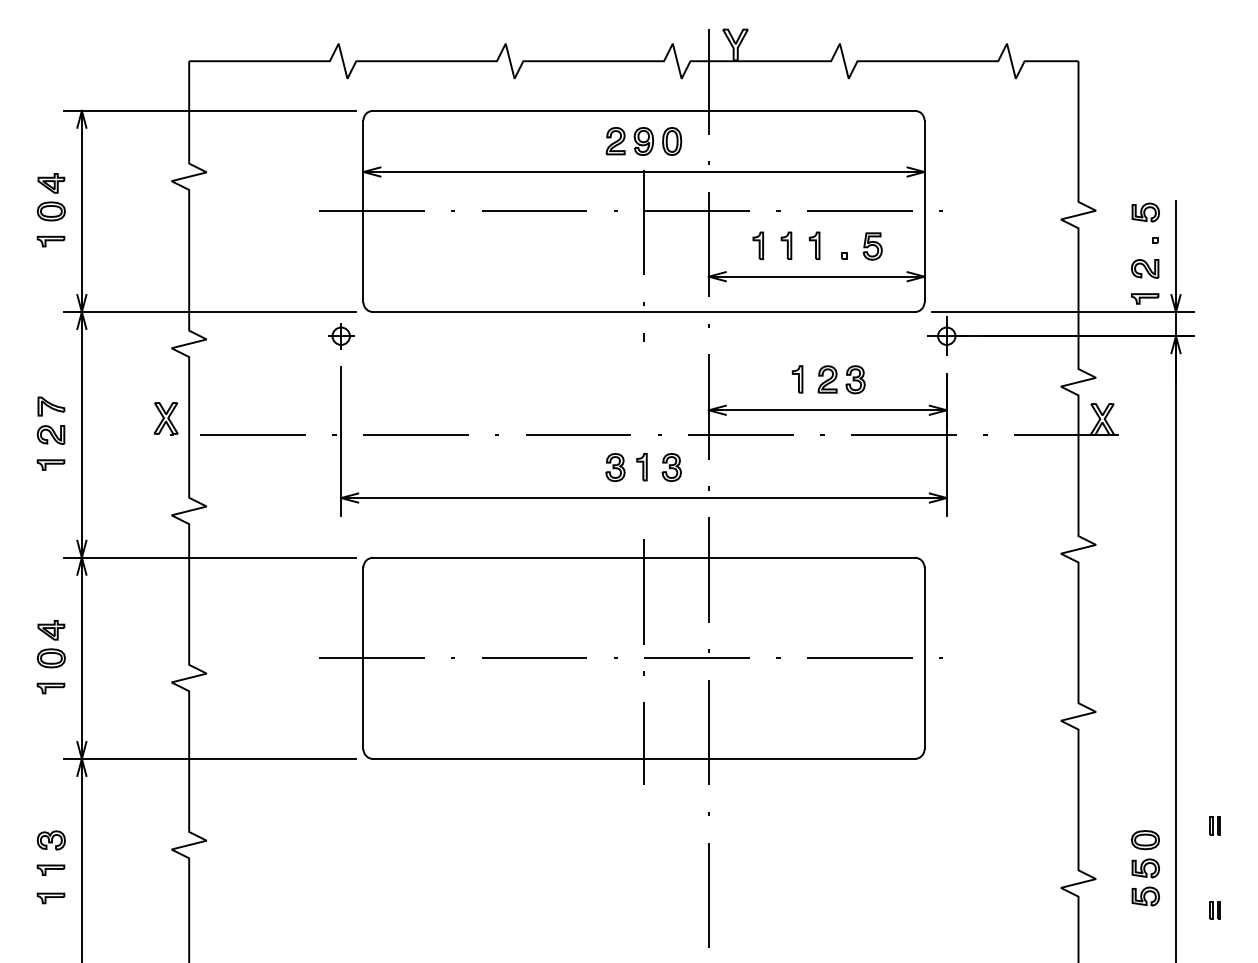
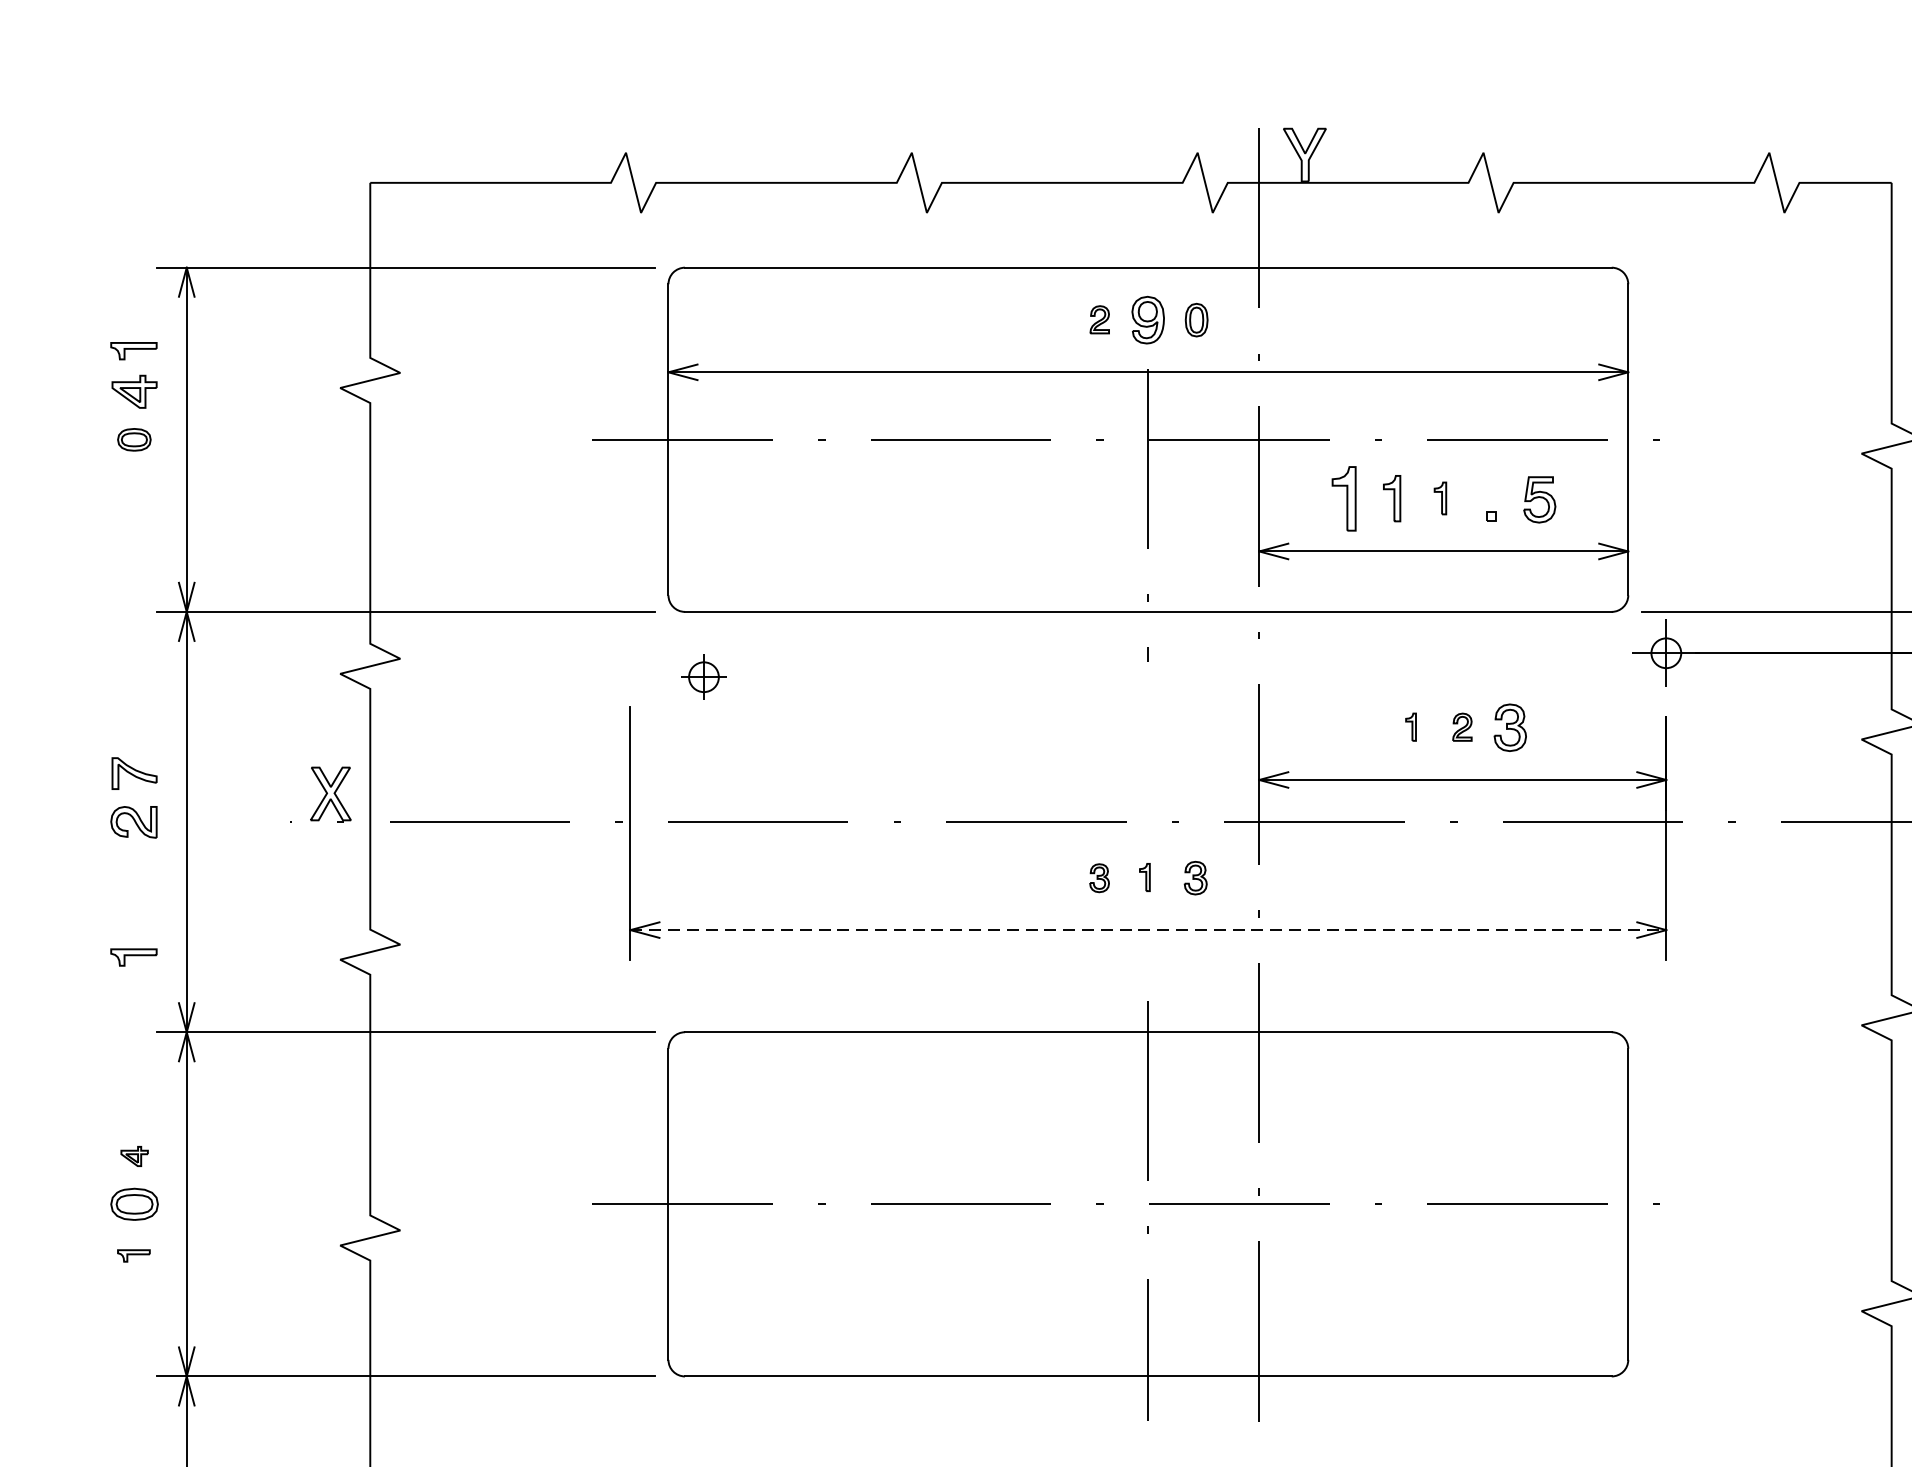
part: (615, 141) -> (1099, 320), size x0.6
part: (672, 141) -> (1197, 320), size x0.7
part: (50, 211) -> (133, 439), size x0.7
part: (50, 241) -> (133, 350), moved
part: (757, 245) -> (1342, 498), size x1.4
part: (814, 245) -> (1440, 498), size x0.7
part: (341, 336) -> (704, 677), moved
part: (797, 379) -> (1410, 727), size x0.6
part: (827, 379) -> (1462, 727), size x0.6
part: (50, 464) -> (133, 956), moved
part: (615, 467) -> (1099, 877), size x0.6
part: (641, 467) -> (1144, 877), size x0.6
part: (671, 467) -> (1195, 877), size x0.7
line: (644, 498) -> (1149, 930), solid -> dashed
part: (51, 630) -> (134, 1156), size x0.6
part: (50, 688) -> (133, 1255), size x0.7

